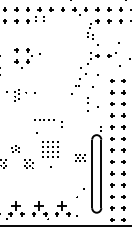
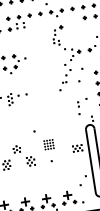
part: (93, 32) -> (58, 38), moved
part: (87, 104) -> (78, 108), moved
part: (48, 123) -> (43, 121), removed
part: (50, 149) -> (48, 144), size x0.6

